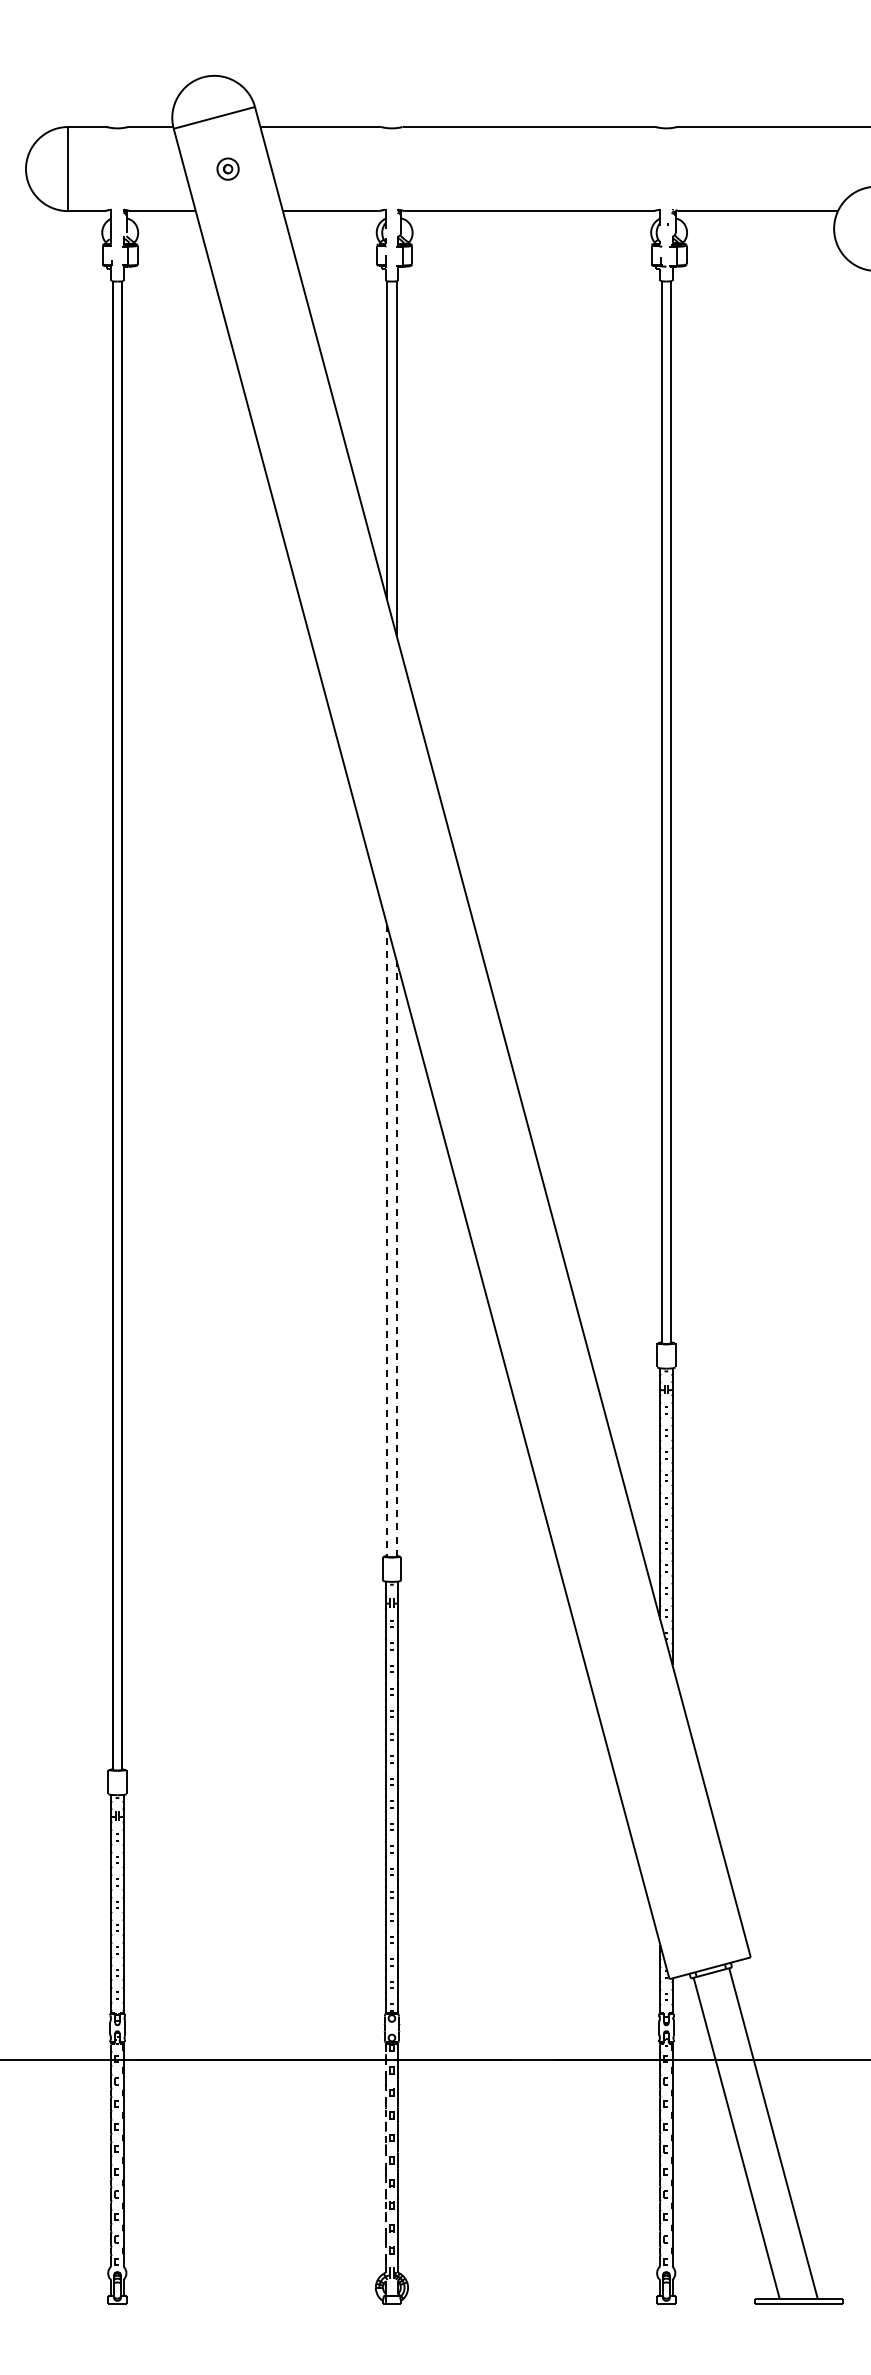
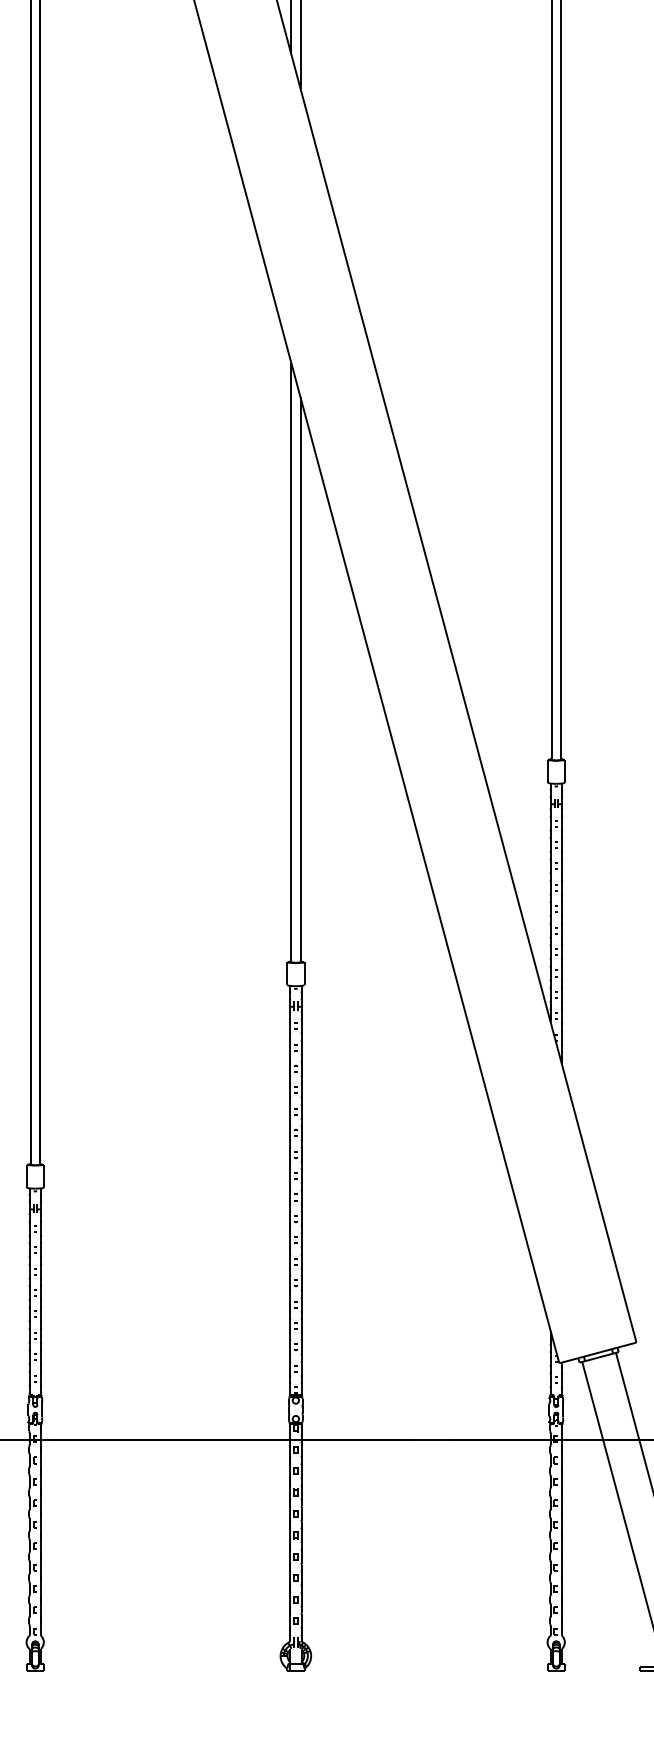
line: (387, 1240) -> (291, 662), dashed -> solid
line: (396, 1259) -> (300, 680), dashed -> solid
line: (385, 2159) -> (289, 1534), dashed -> solid

